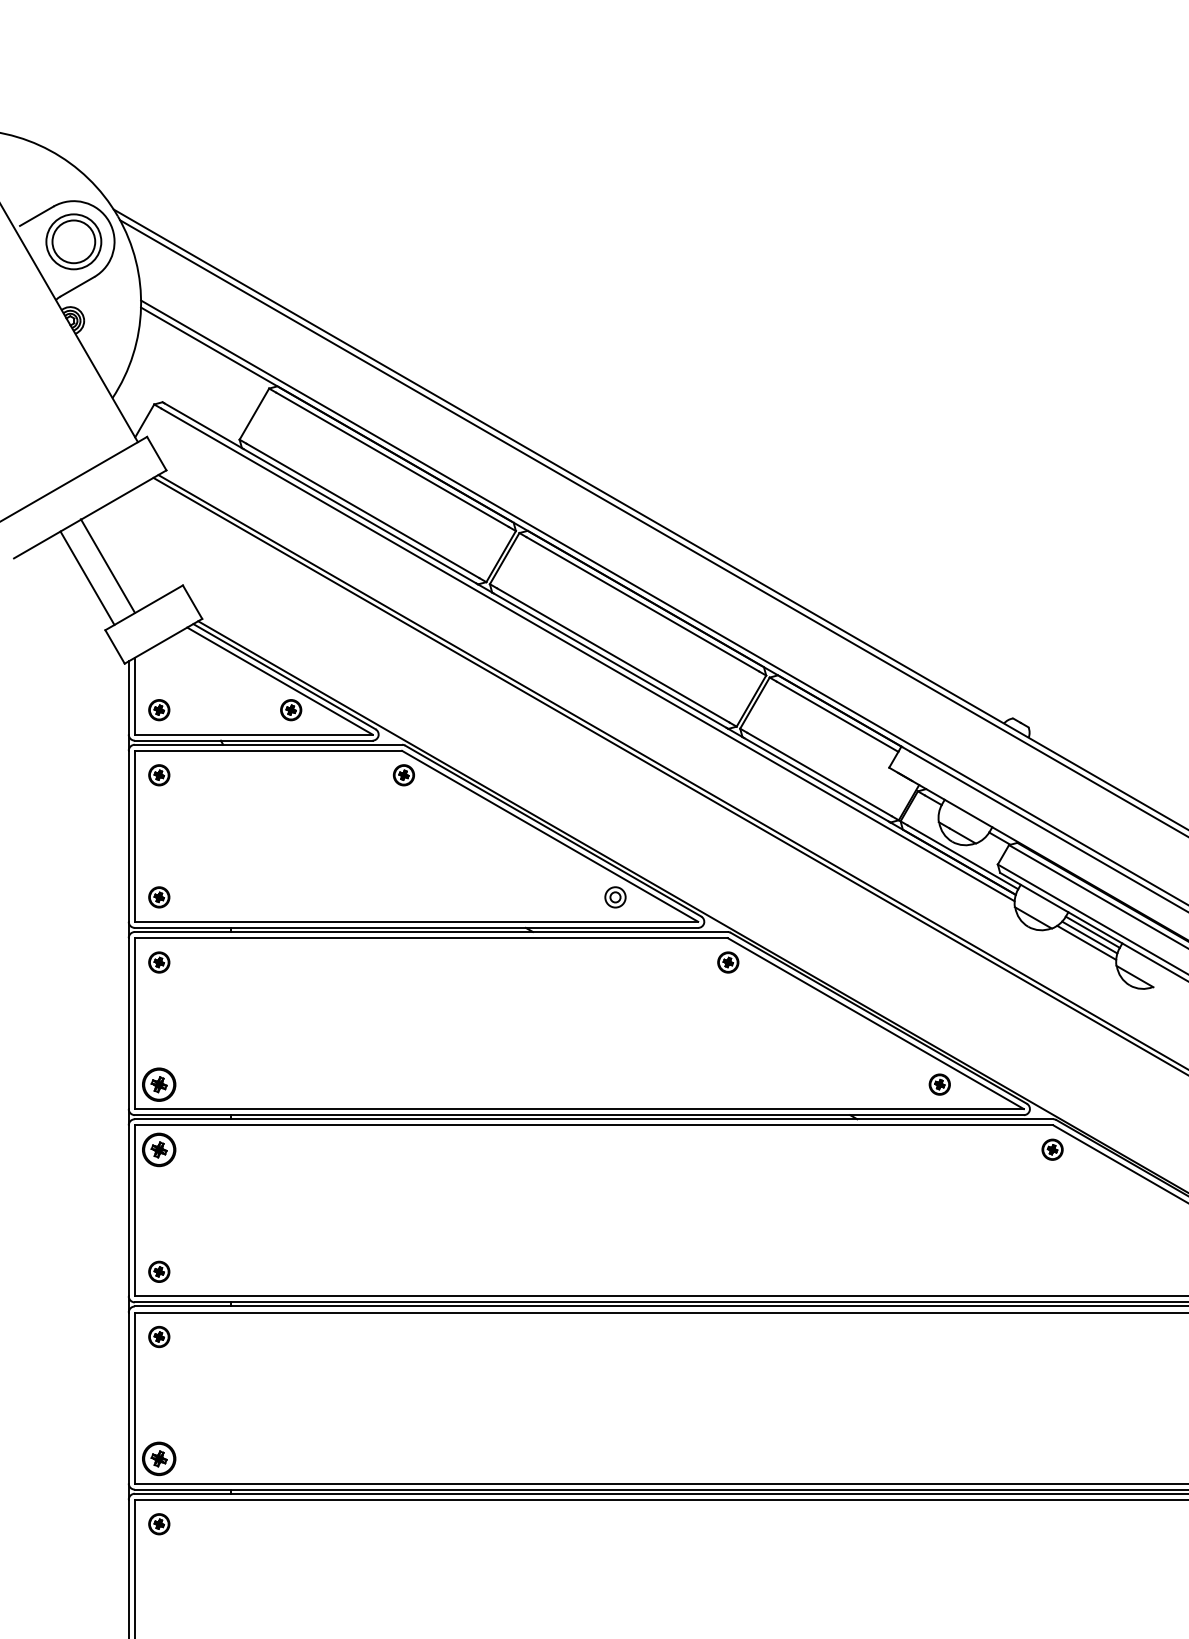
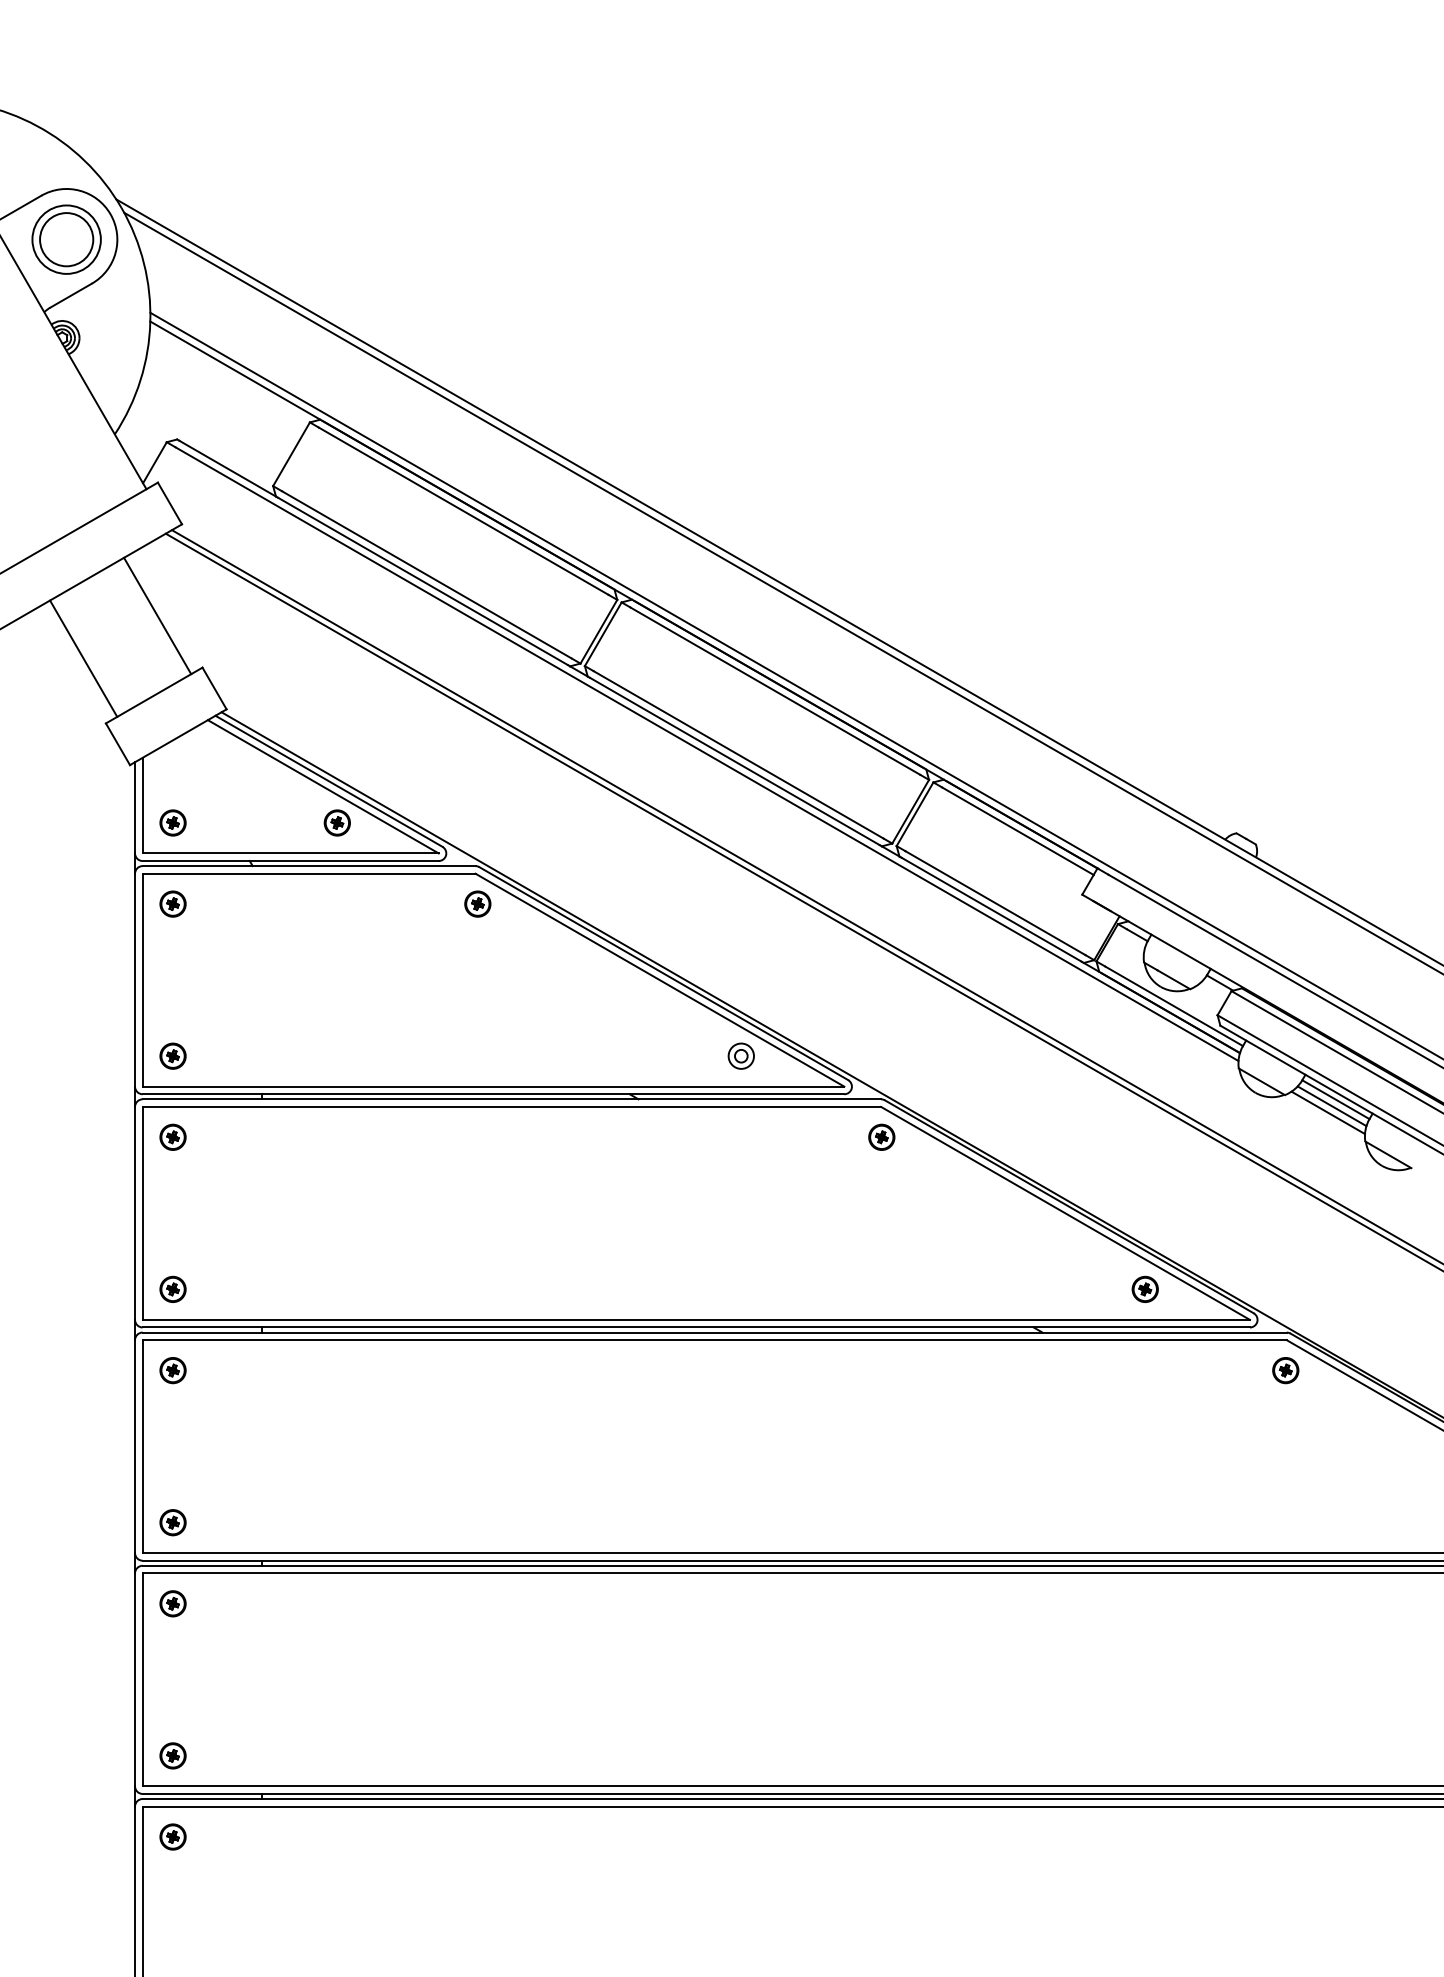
line: (107, 565) -> (157, 615), moved
part: (159, 1084) -> (173, 1289), size x0.62
part: (159, 1149) -> (173, 1370), size x0.62
part: (159, 1459) -> (173, 1756), size x0.62

